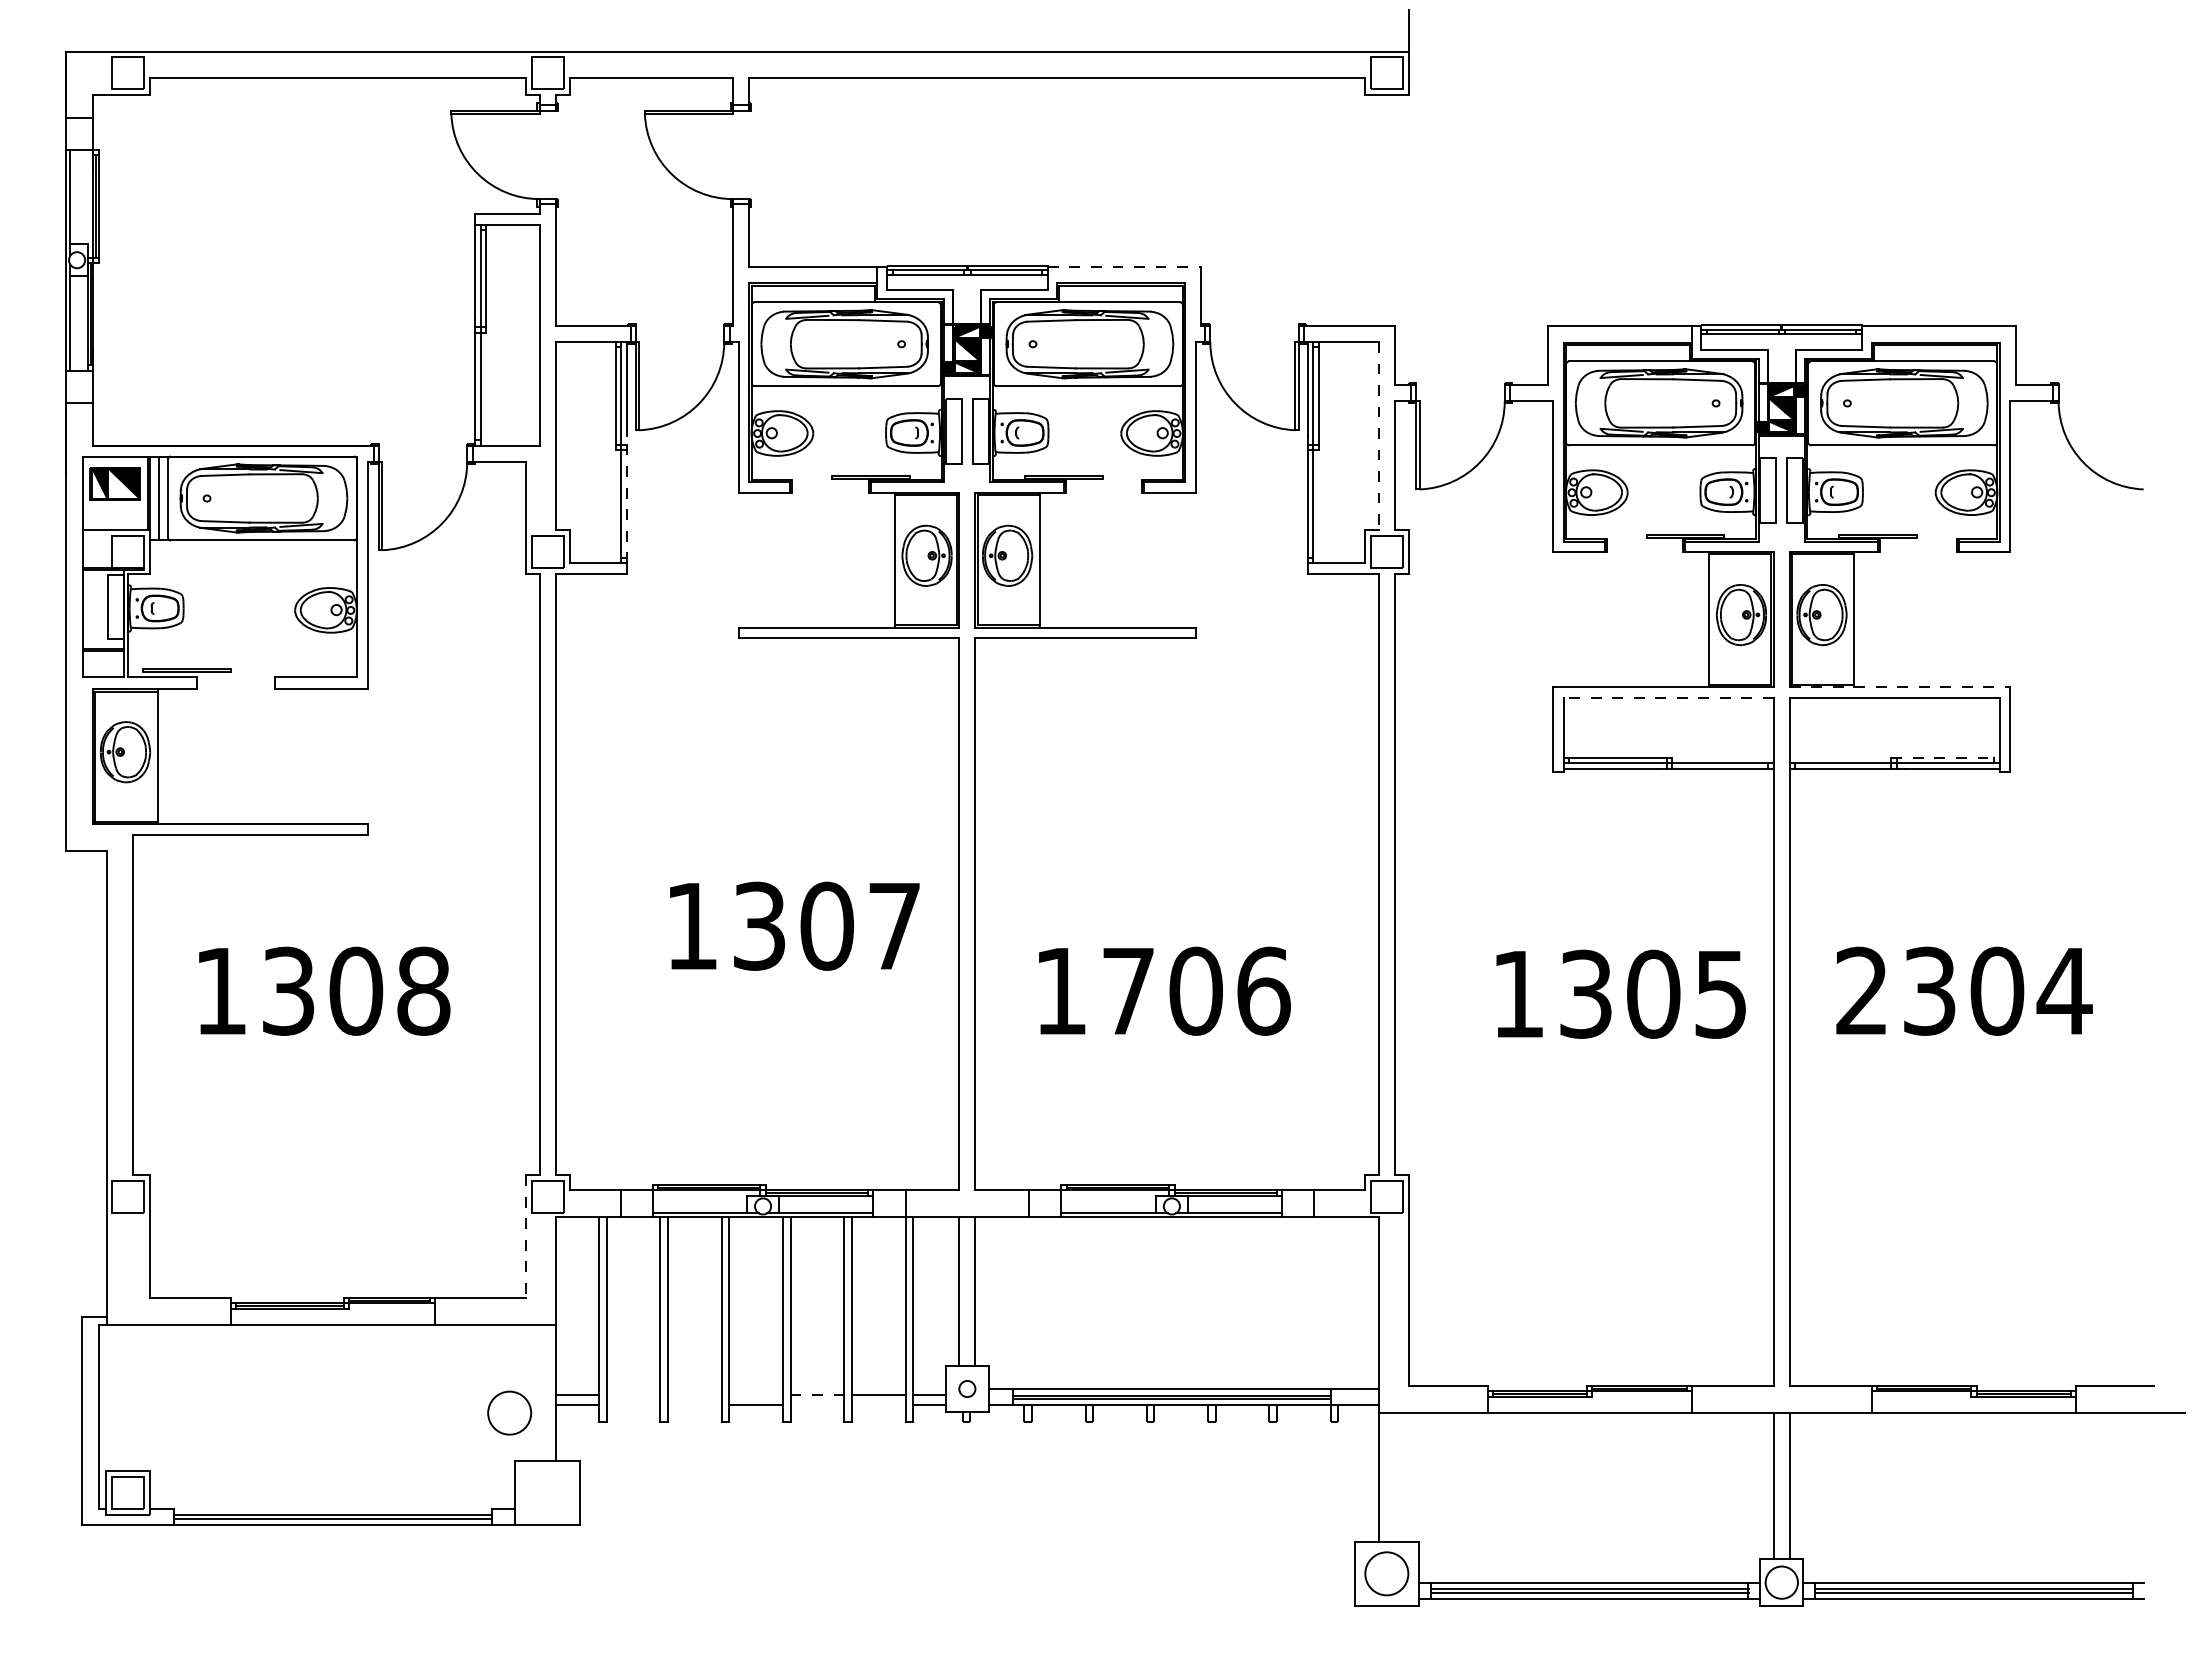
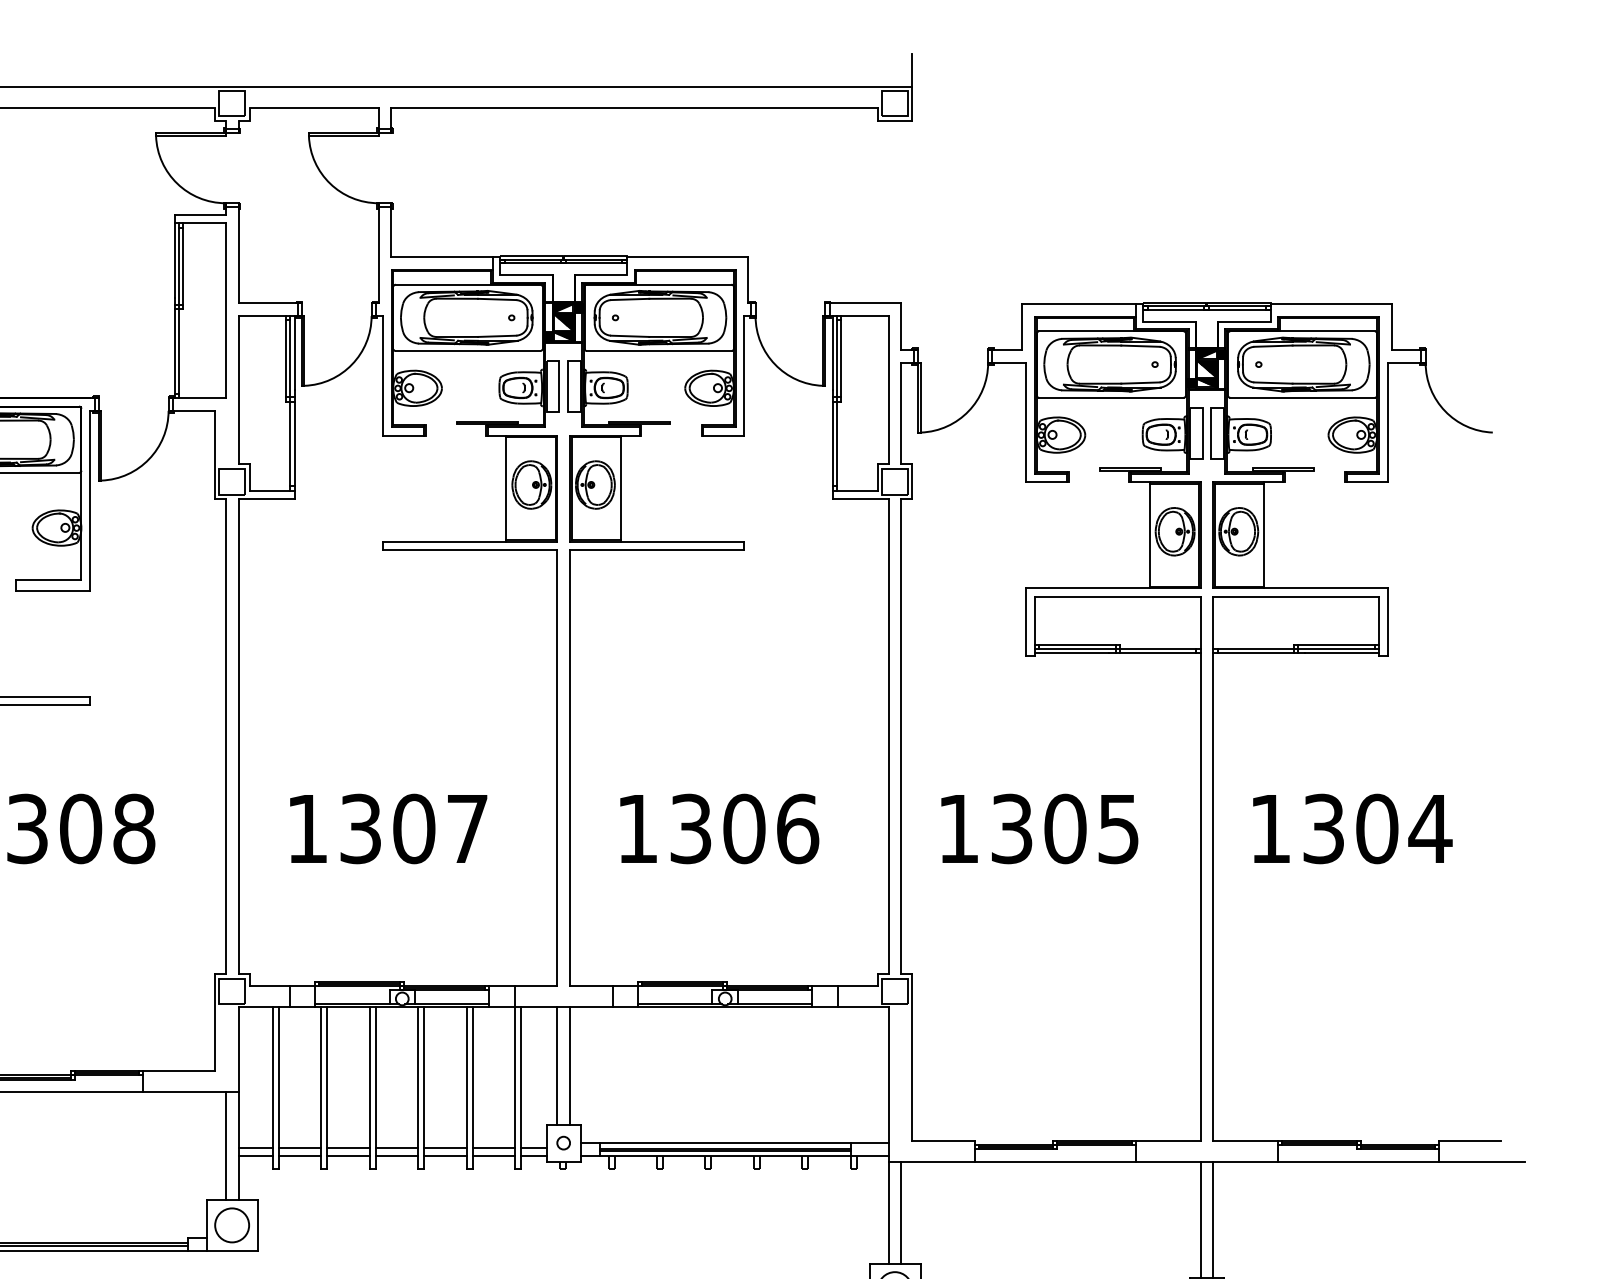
line: (1124, 267) -> (687, 257), dashed -> solid
line: (1378, 435) -> (888, 389), dashed -> solid
line: (626, 499) -> (294, 440), dashed -> solid
line: (1900, 686) -> (1300, 588), dashed -> solid
line: (1668, 697) -> (1117, 596), dashed -> solid
line: (1945, 757) -> (1336, 644), dashed -> solid
text: (794, 925) -> (388, 828), moved
text: (1128, 990) -> (690, 828), 1706 -> 1306
text: (1861, 990) -> (1269, 828), 2304 -> 1304
text: (1620, 993) -> (1039, 828), moved
line: (525, 1237) -> (214, 1023), dashed -> solid
line: (539, 1392) -> (225, 1145), added
line: (633, 1394) -> (299, 1147), added
line: (694, 1394) -> (348, 1147), added
line: (756, 1394) -> (397, 1147), added
line: (817, 1394) -> (445, 1147), dashed -> solid
line: (633, 1405) -> (299, 1156), added
line: (694, 1405) -> (348, 1156), added
line: (817, 1405) -> (445, 1156), added
line: (878, 1405) -> (493, 1156), added
circle: (509, 1412) -> (232, 1224), moved
line: (1394, 1477) -> (901, 1213), added

